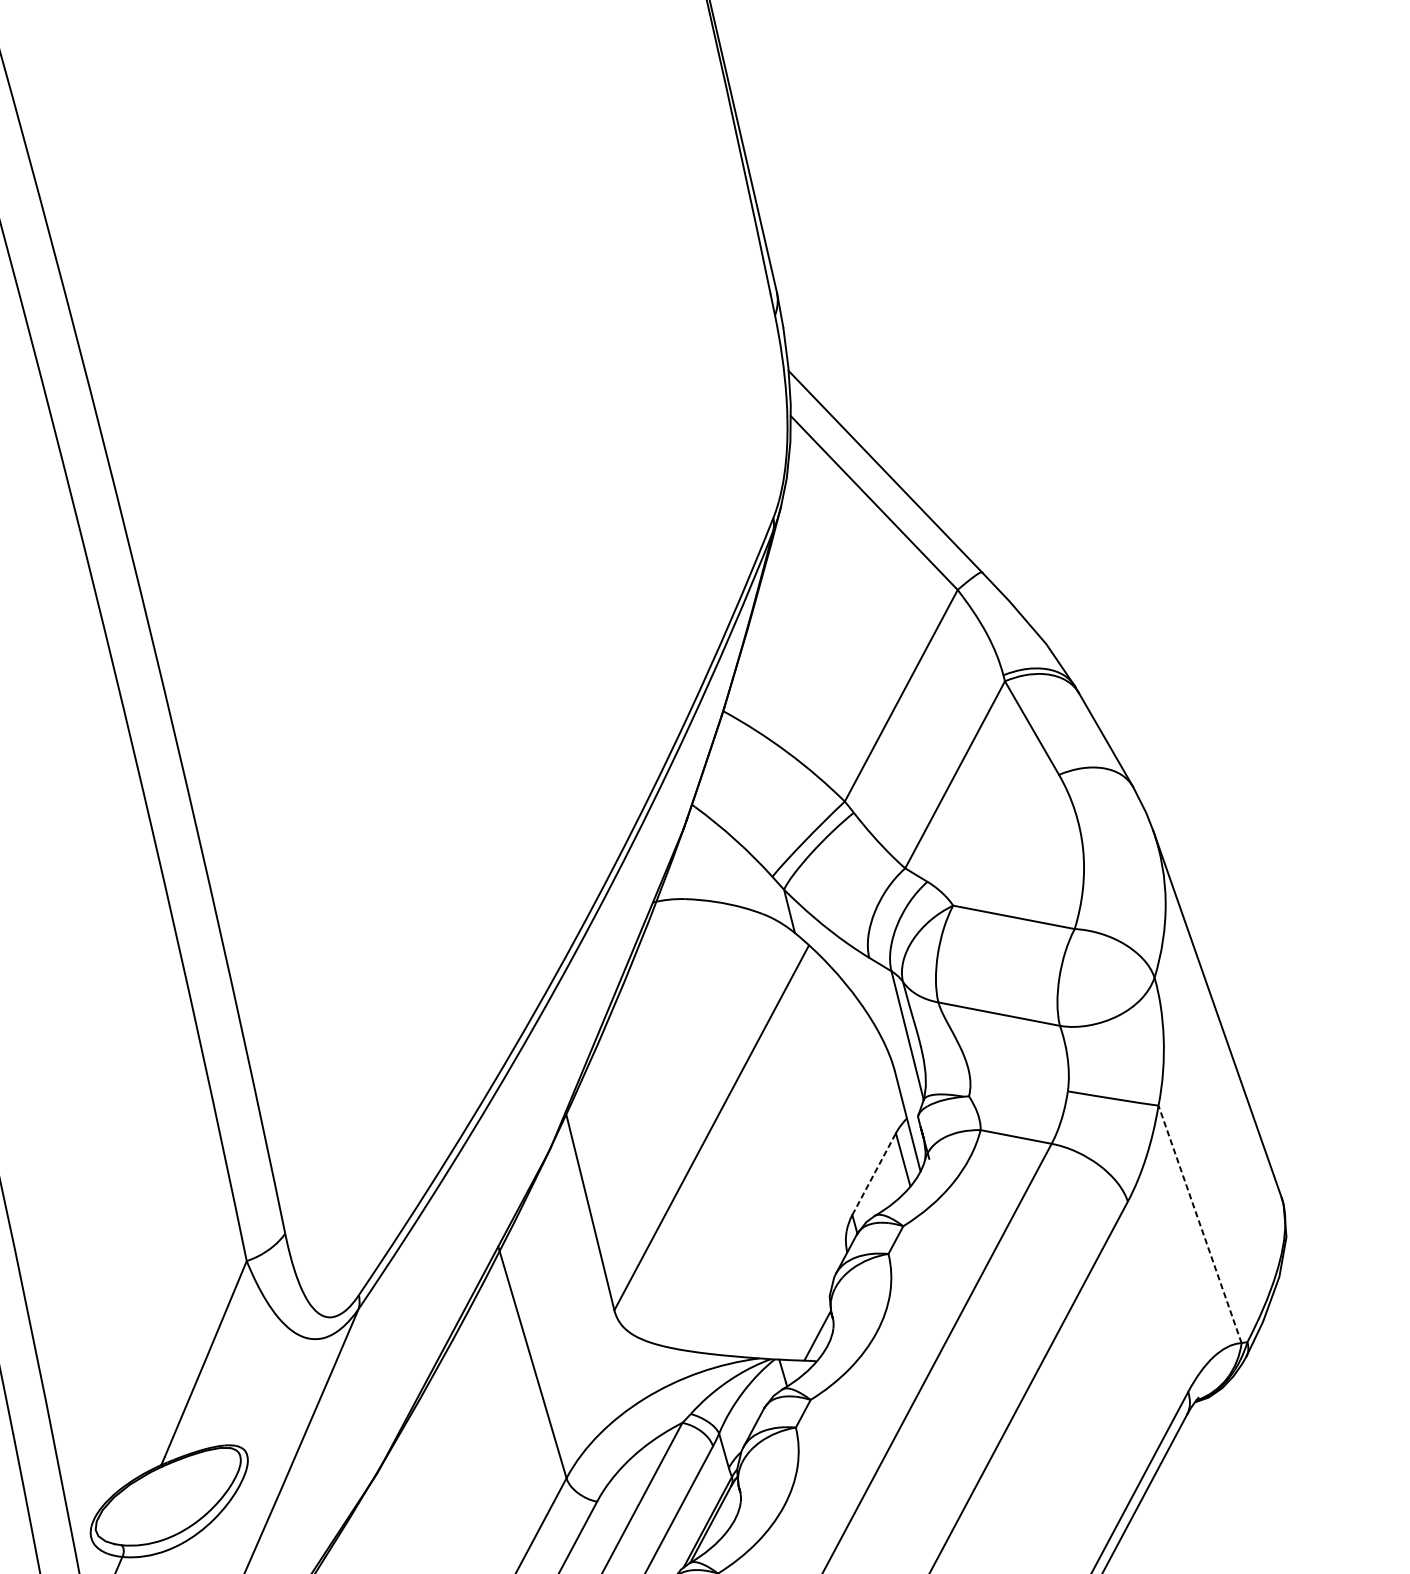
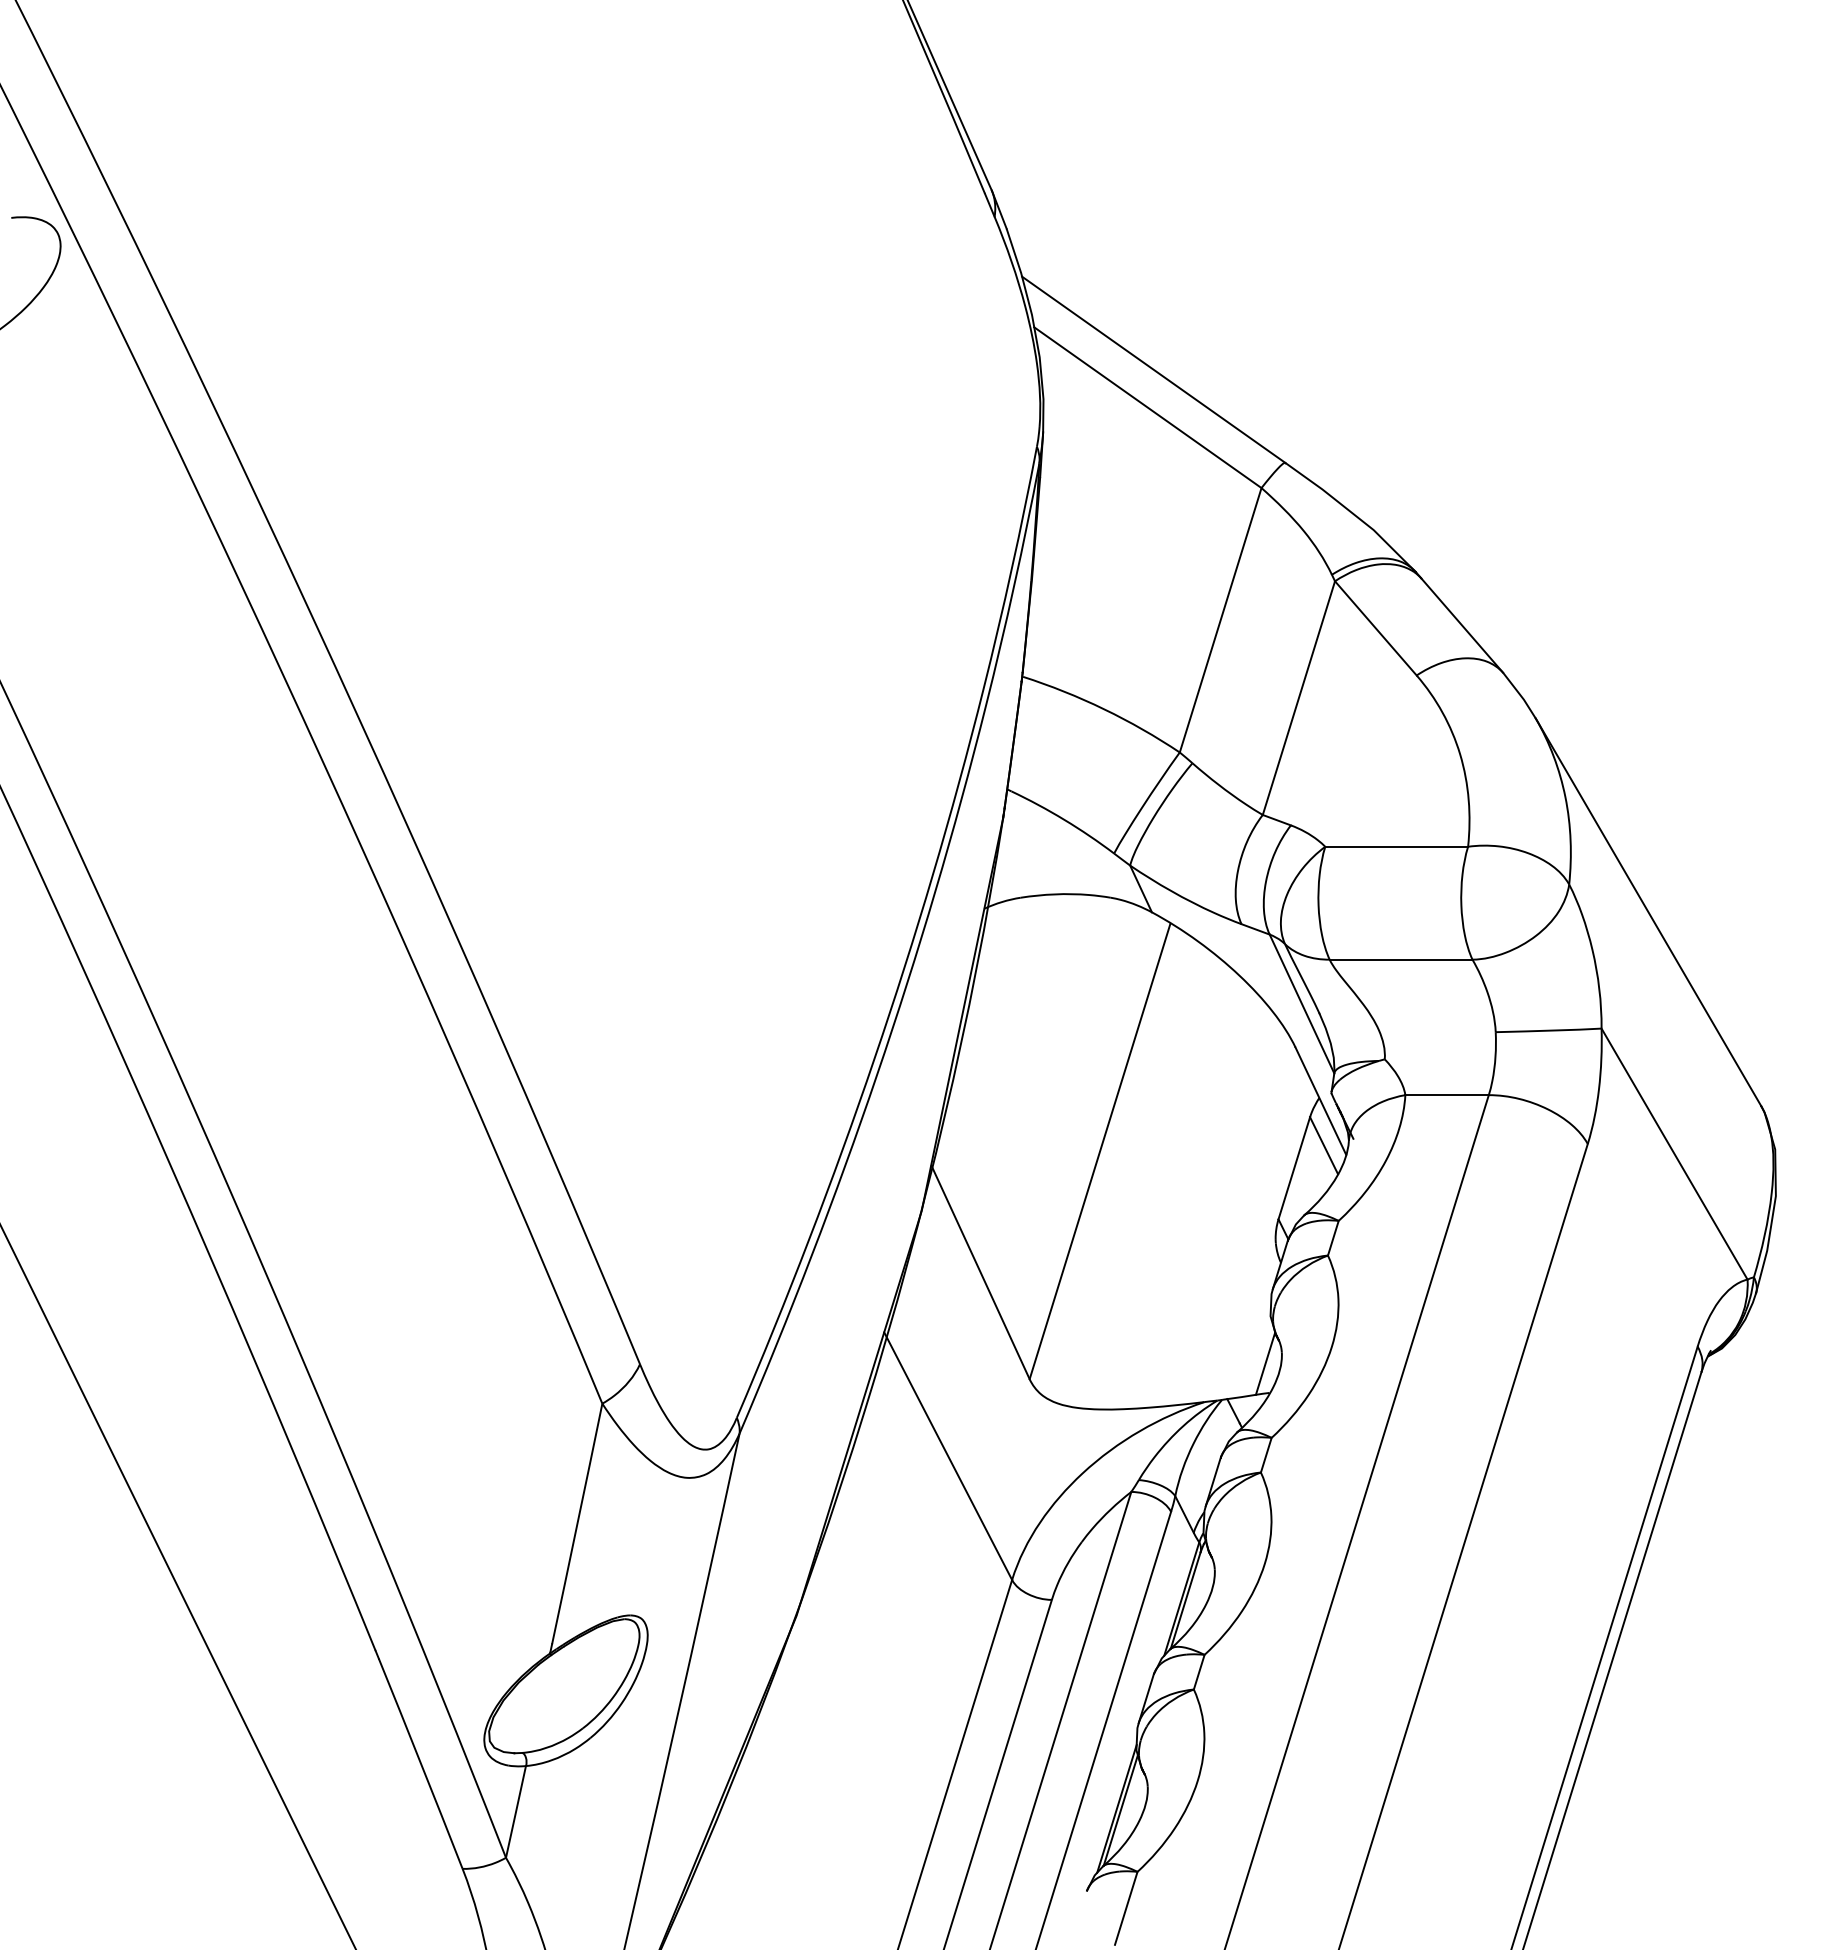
line: (874, 1173) -> (1294, 1167), dashed -> solid
line: (1200, 1223) -> (1674, 1153), dashed -> solid

